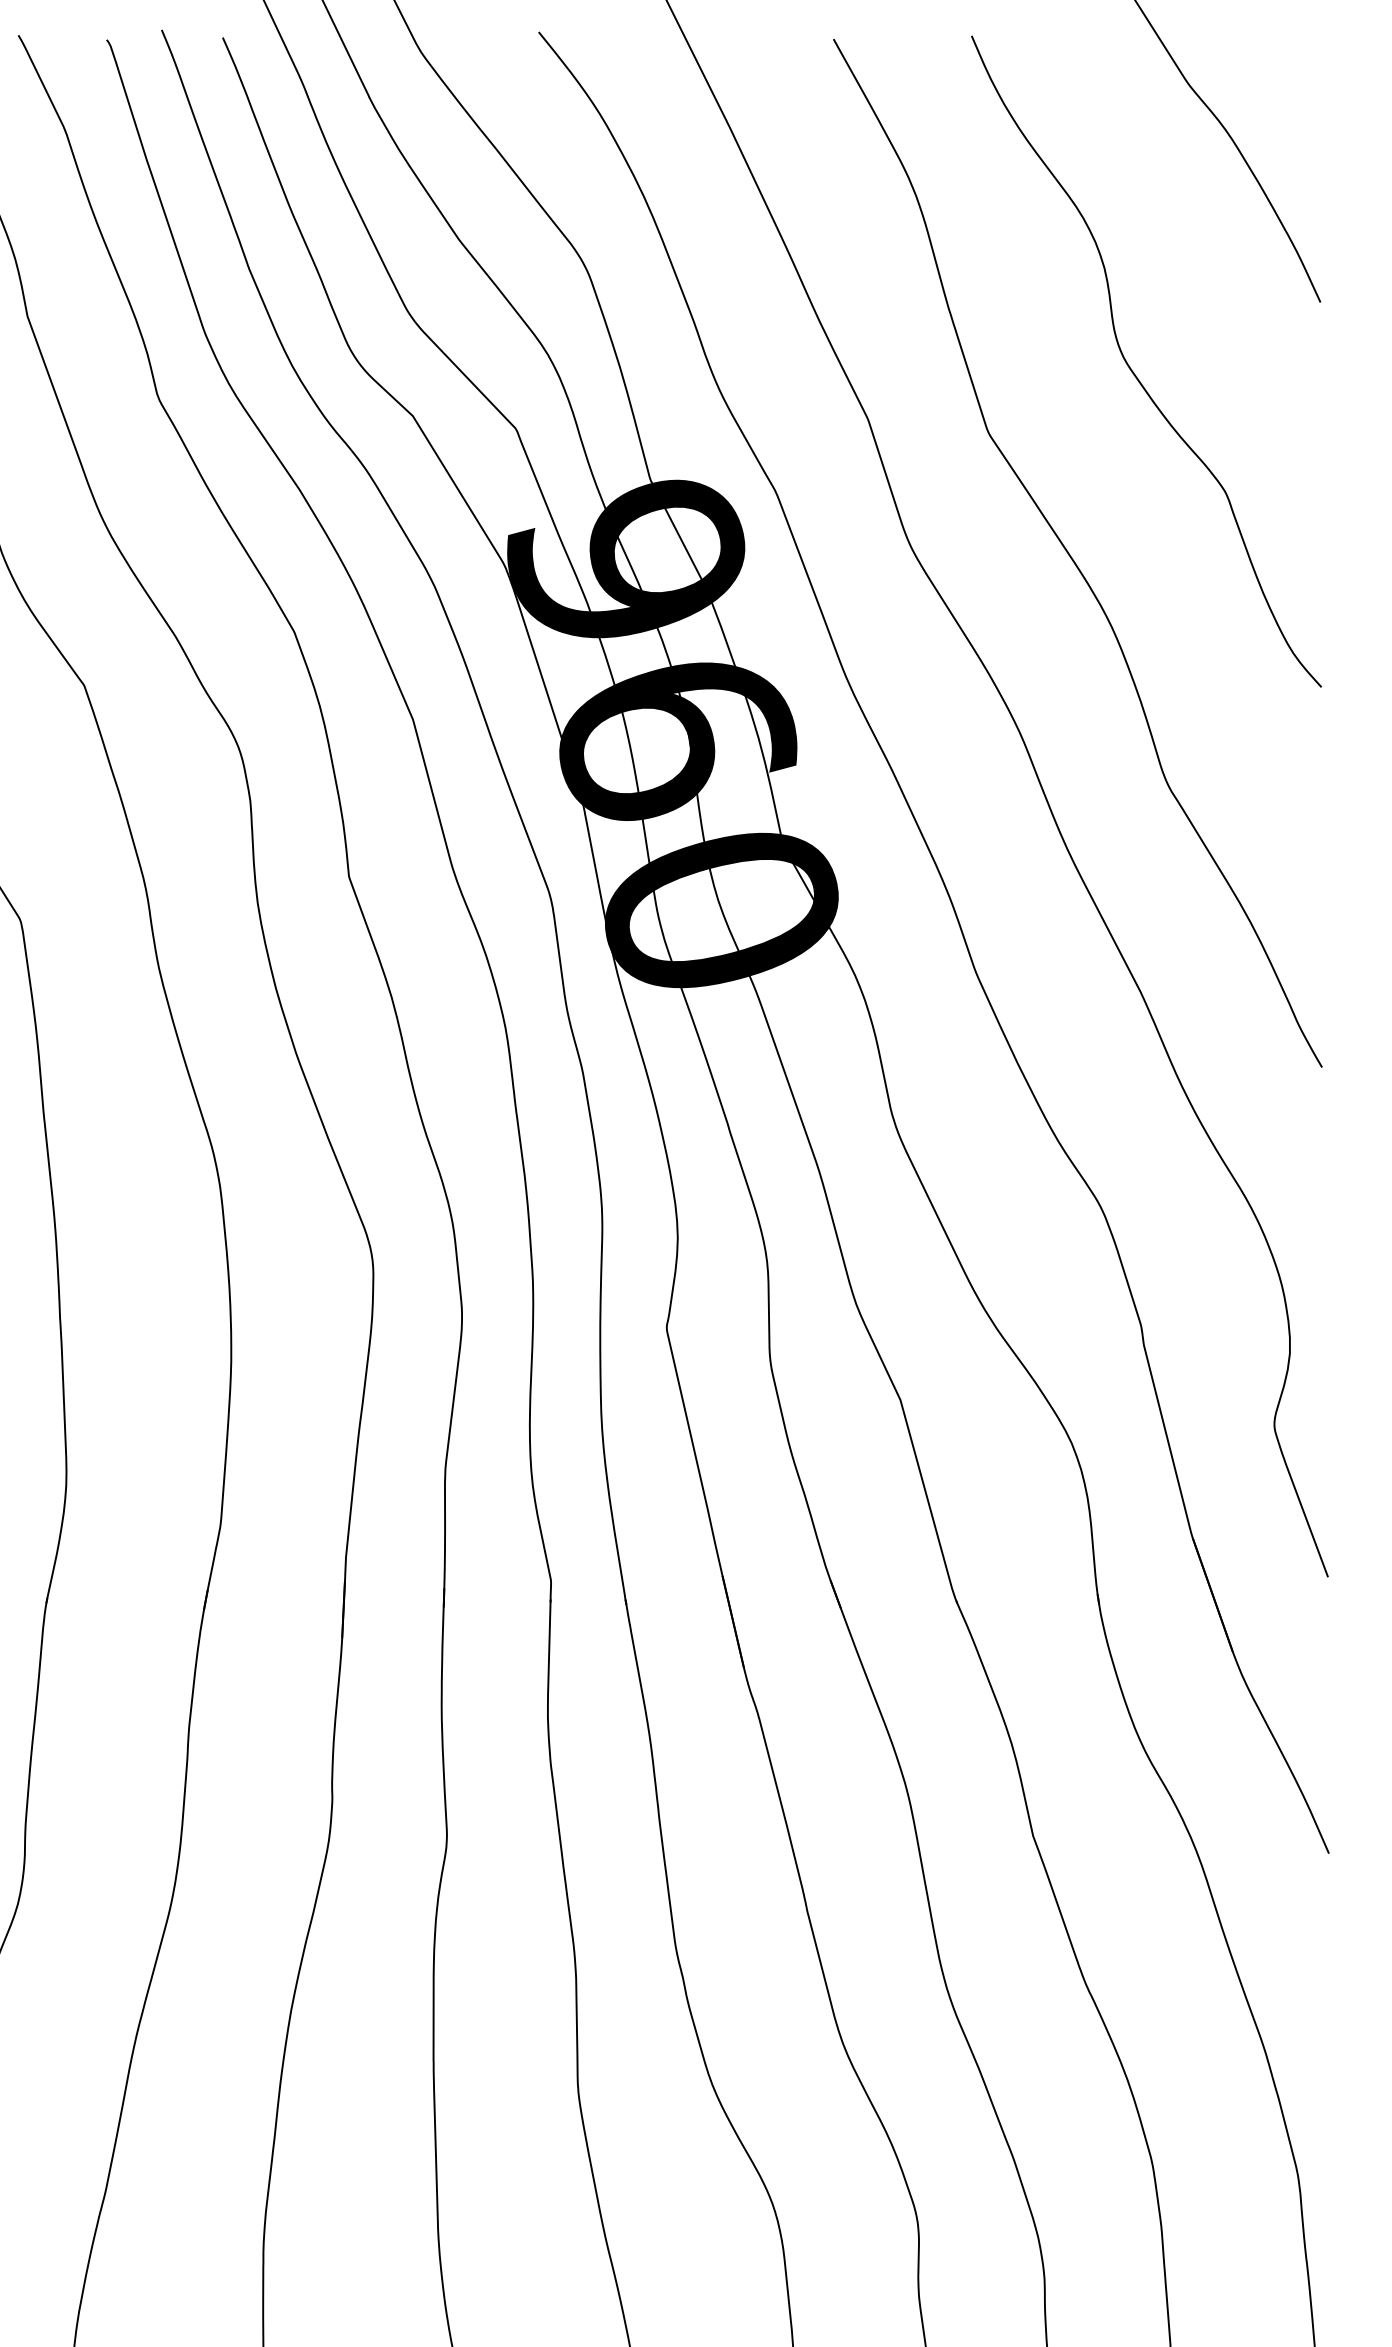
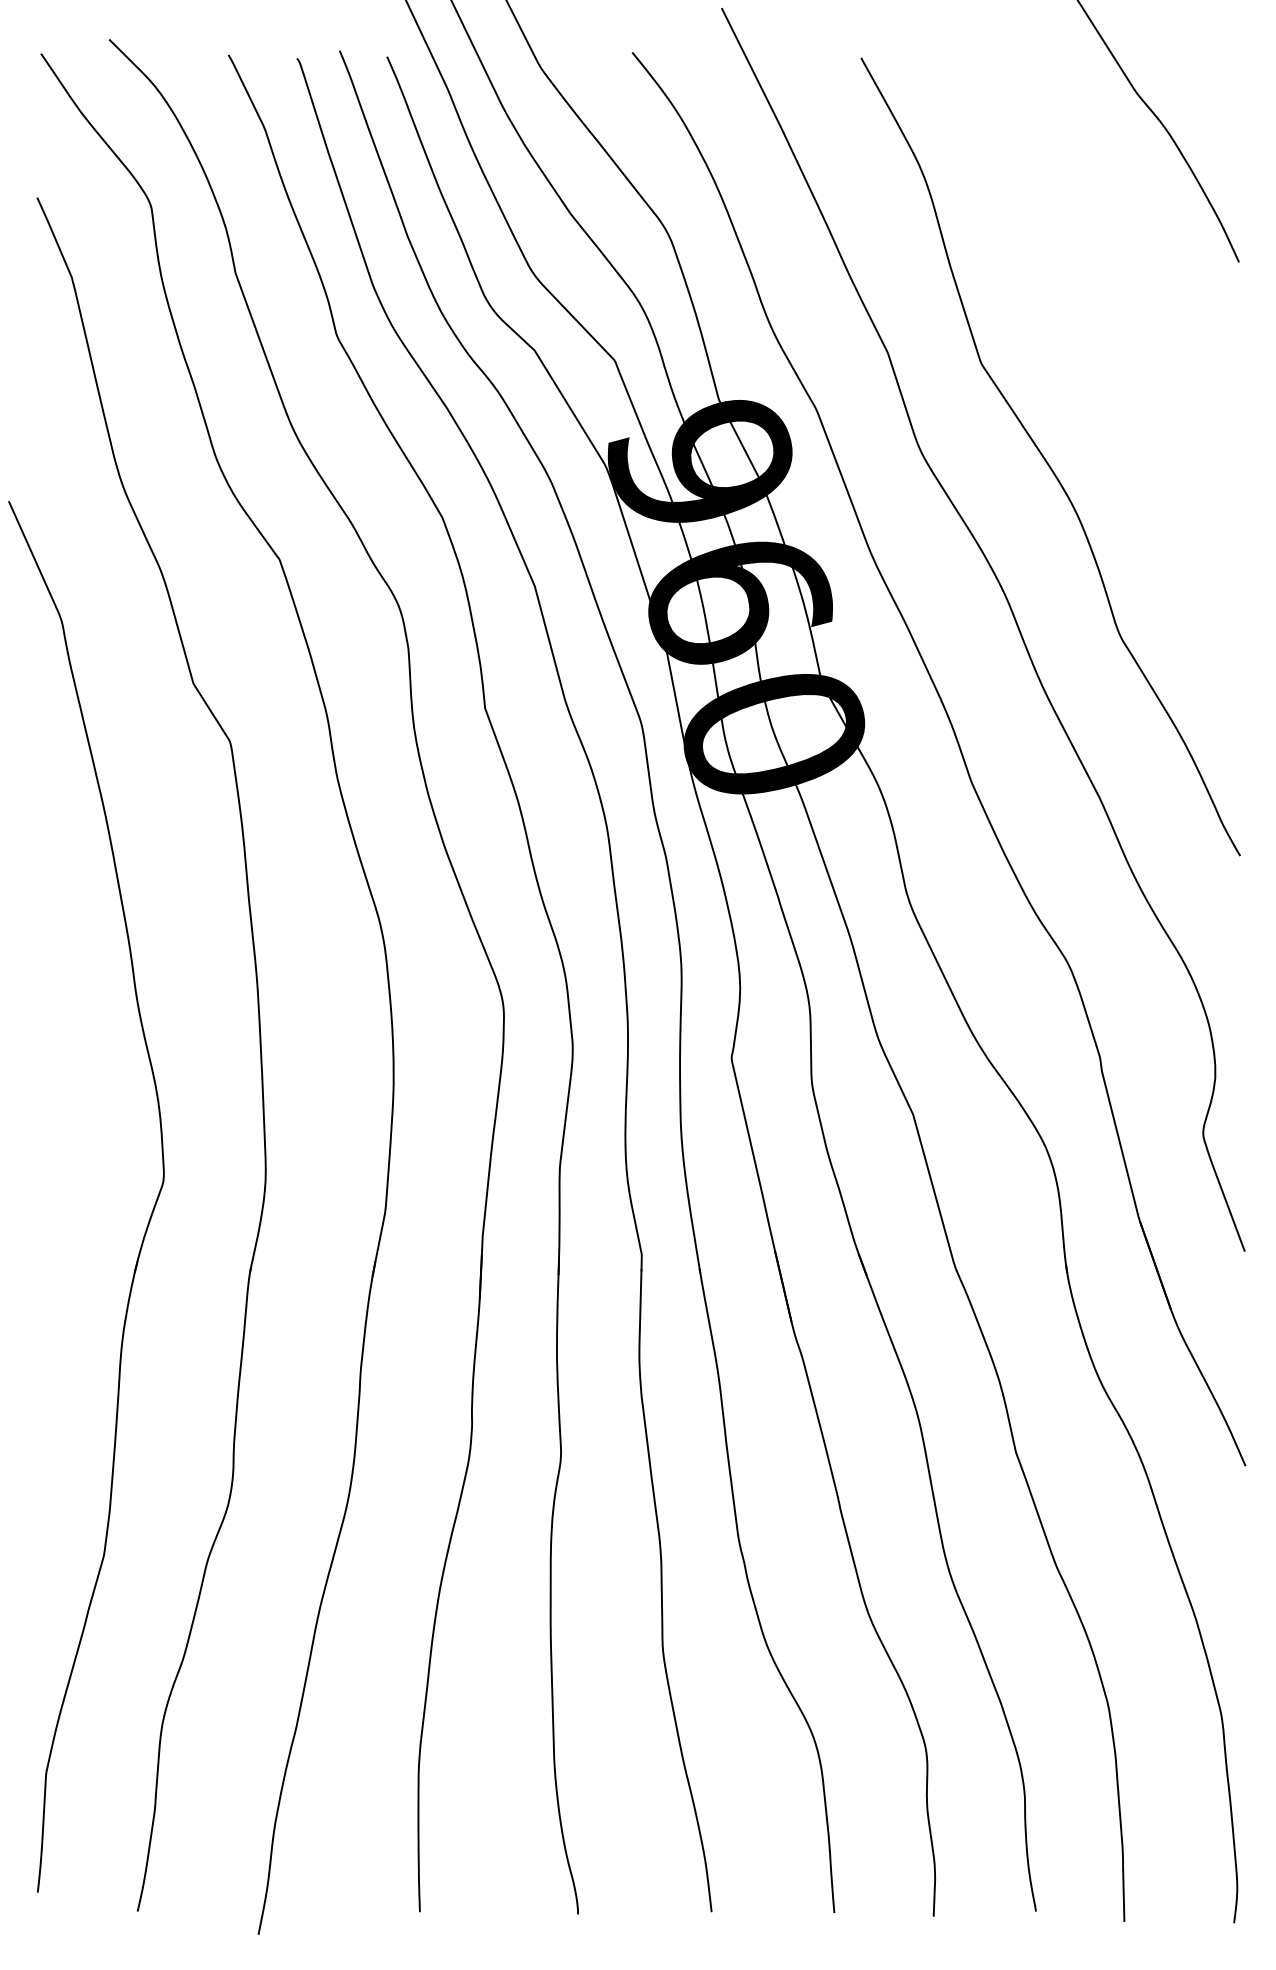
curve: (1132, 369) -> (1093, 314), removed

